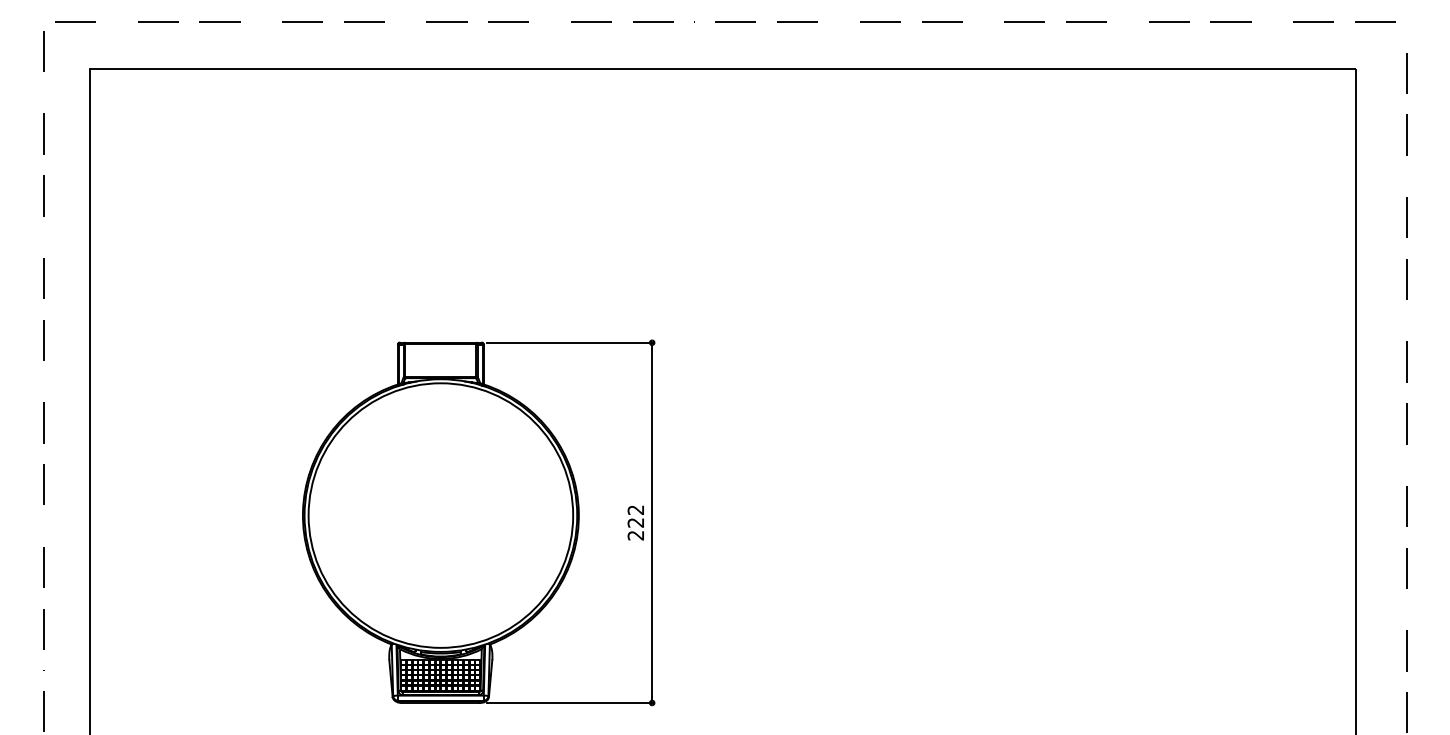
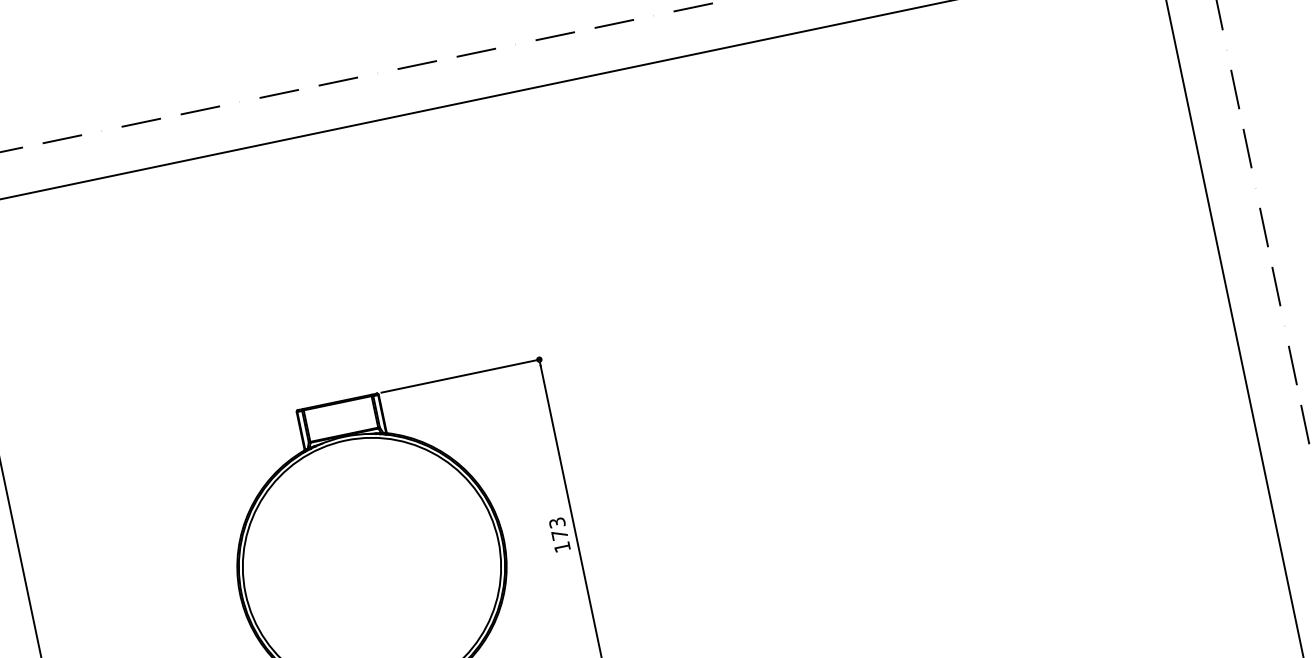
text: (635, 522) -> (559, 534), 222 -> 173

